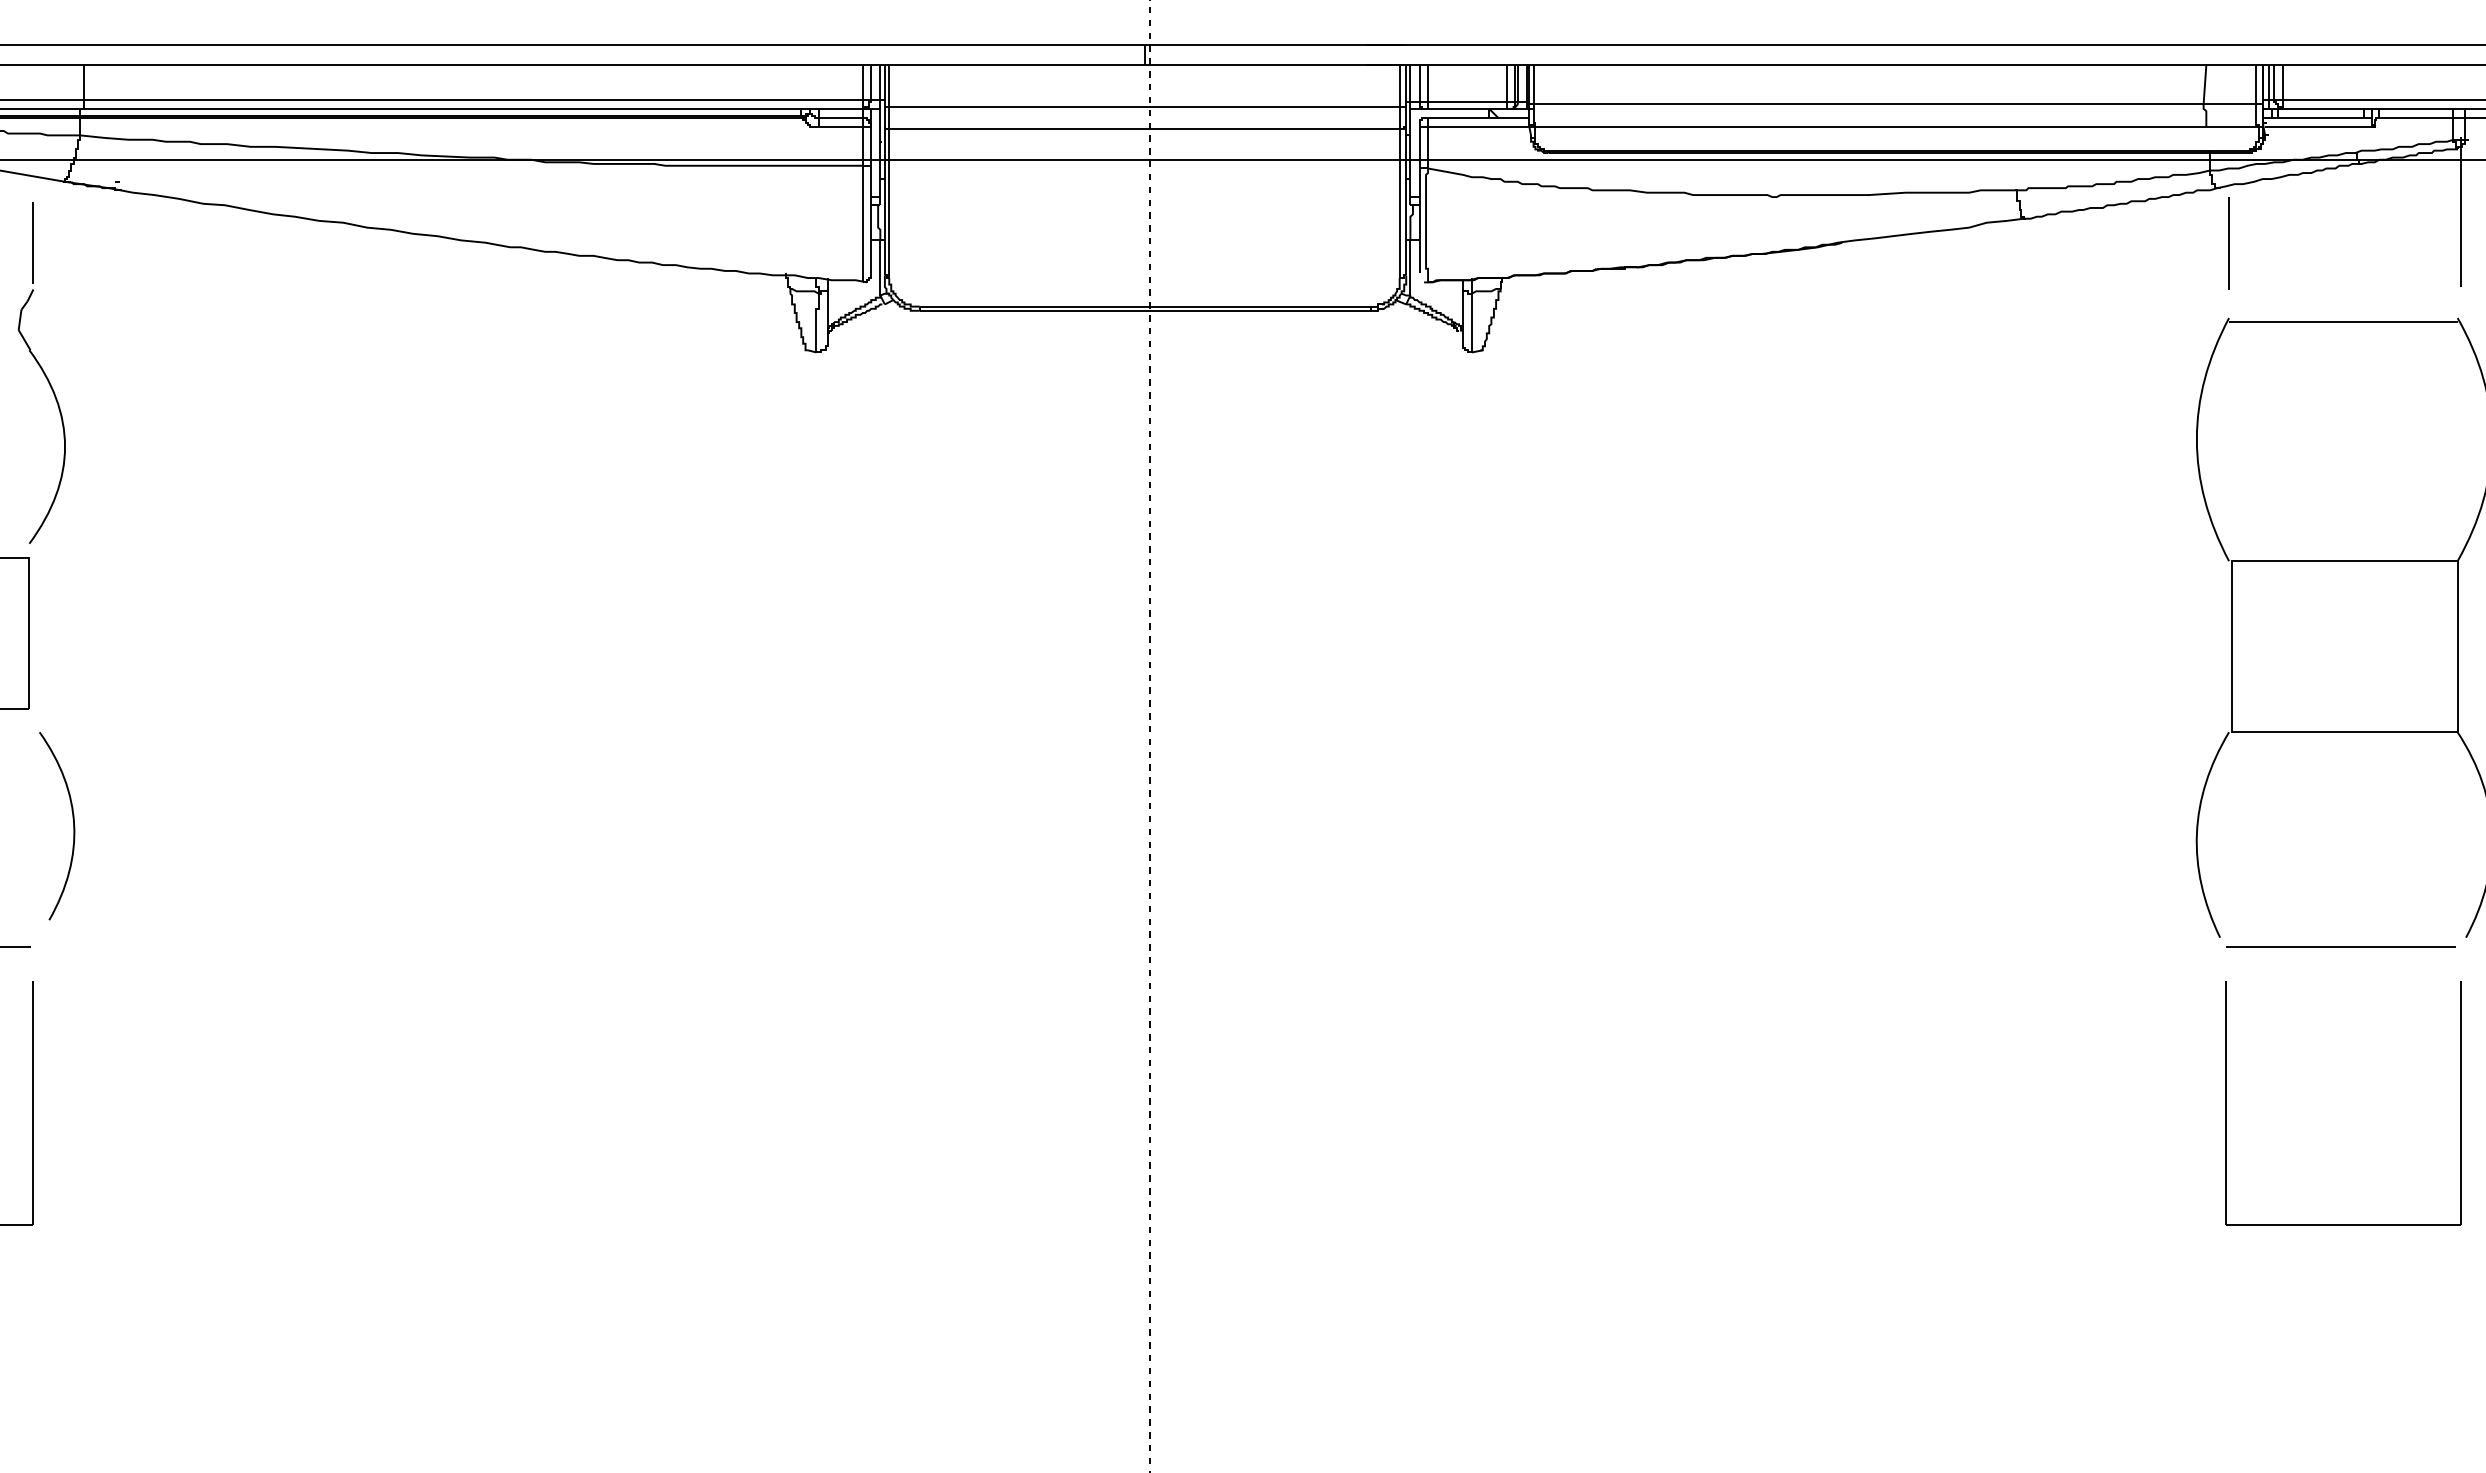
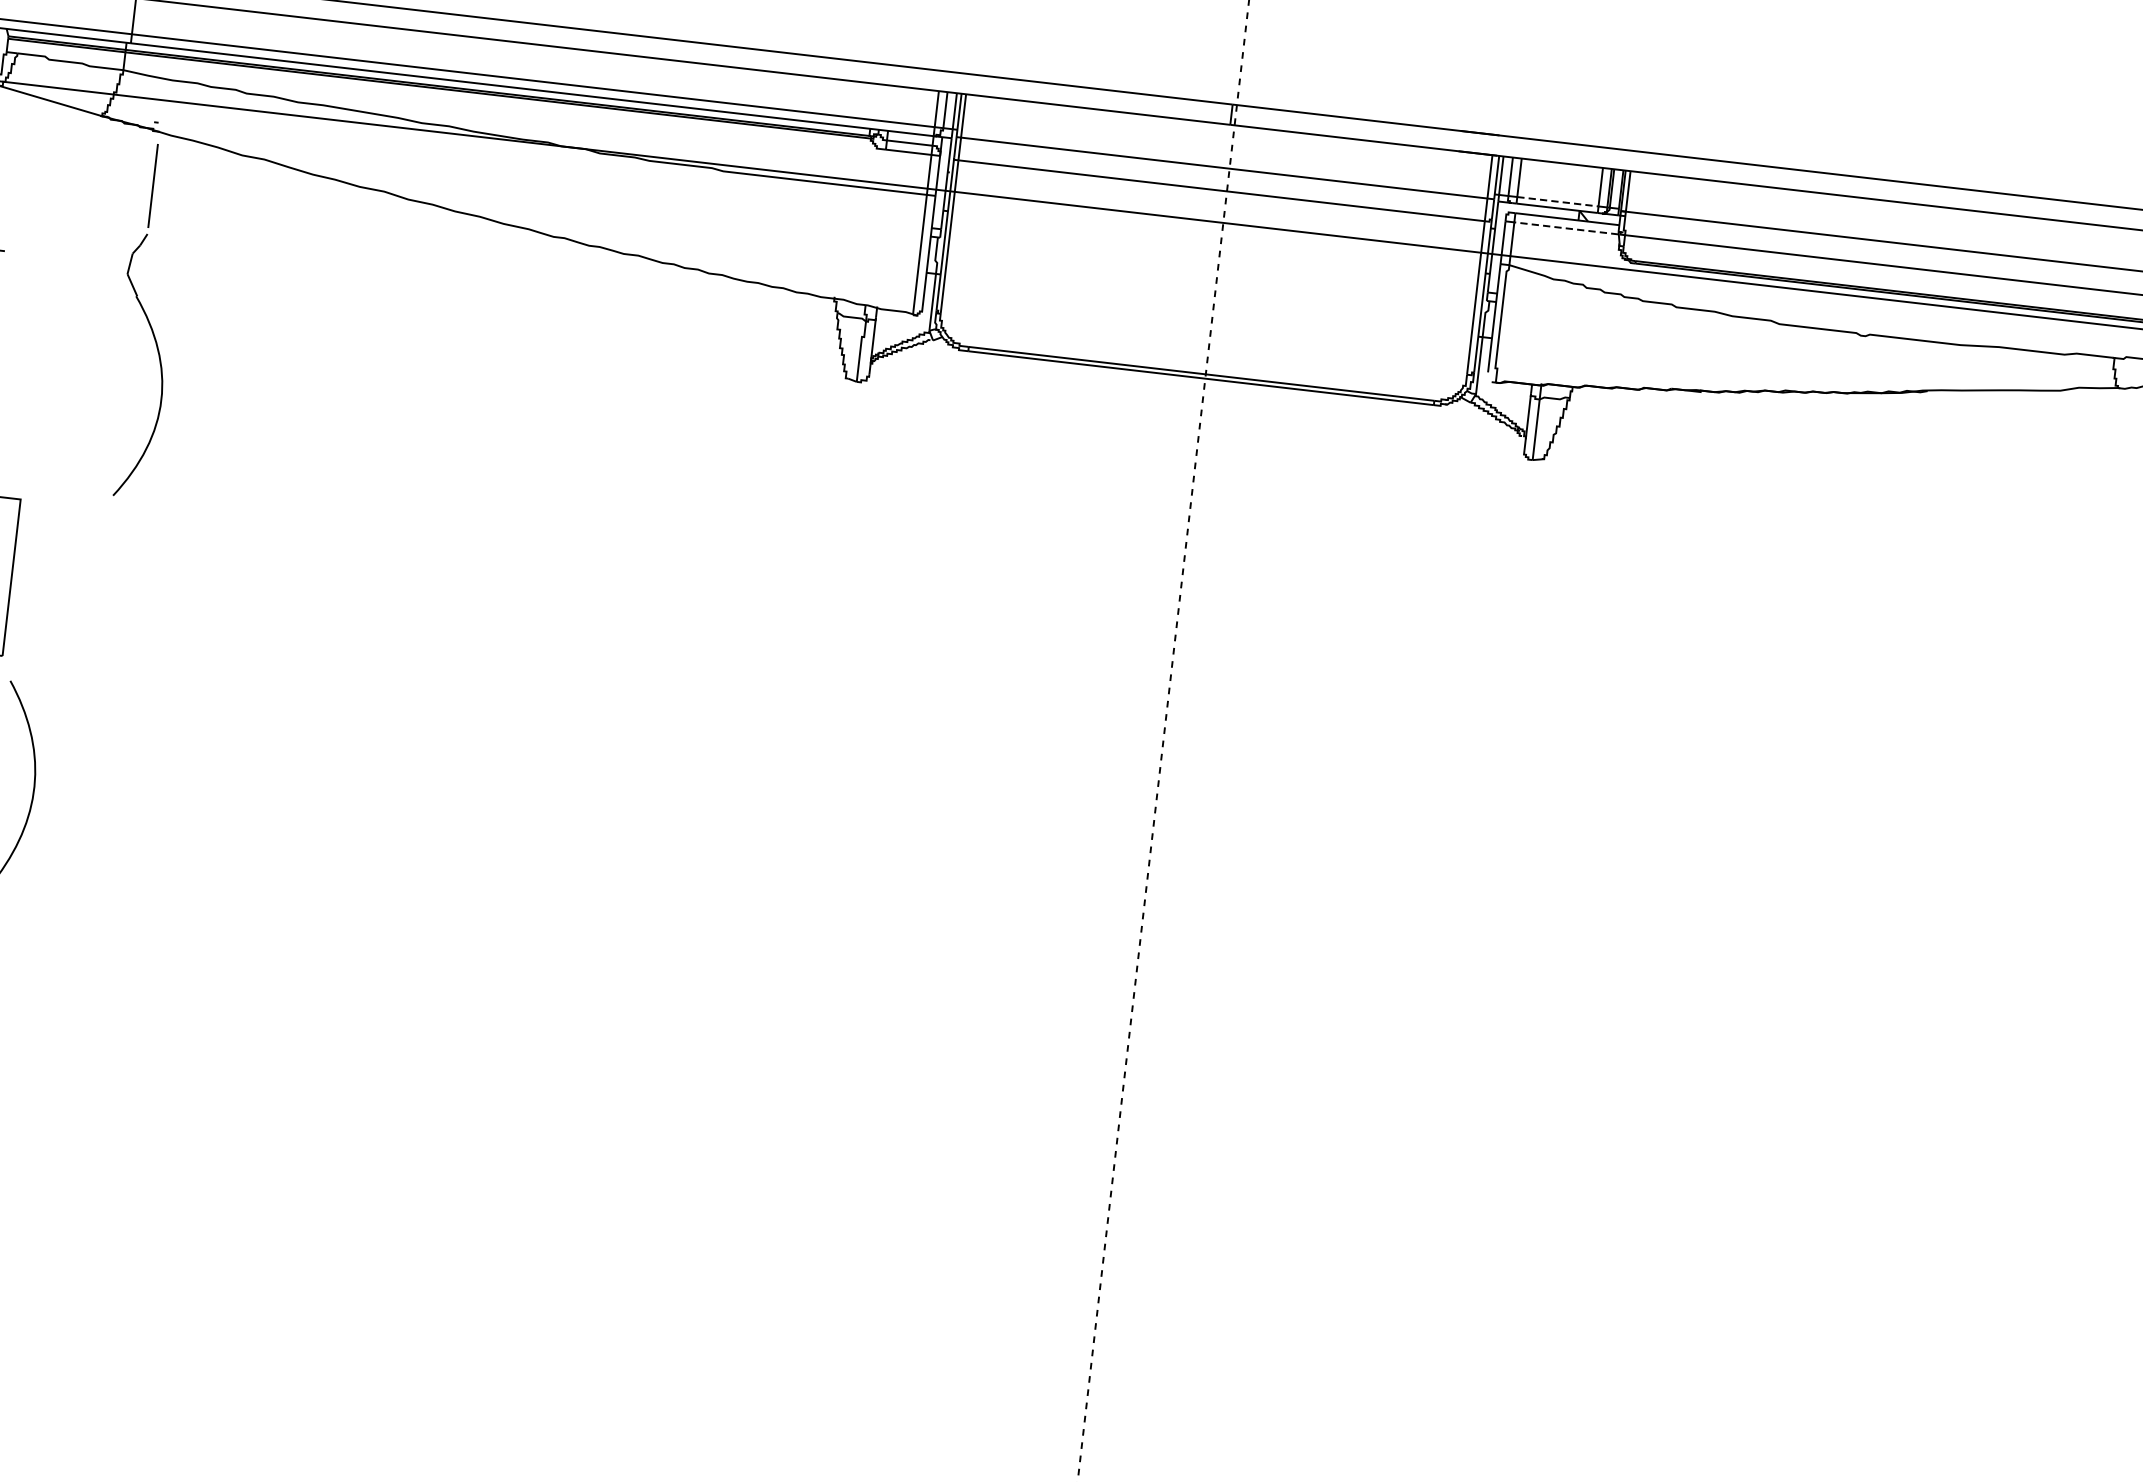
line: (1467, 102) -> (1557, 201), solid -> dashed
line: (1477, 127) -> (1565, 228), solid -> dashed
part: (41, 372) -> (145, 320), moved

